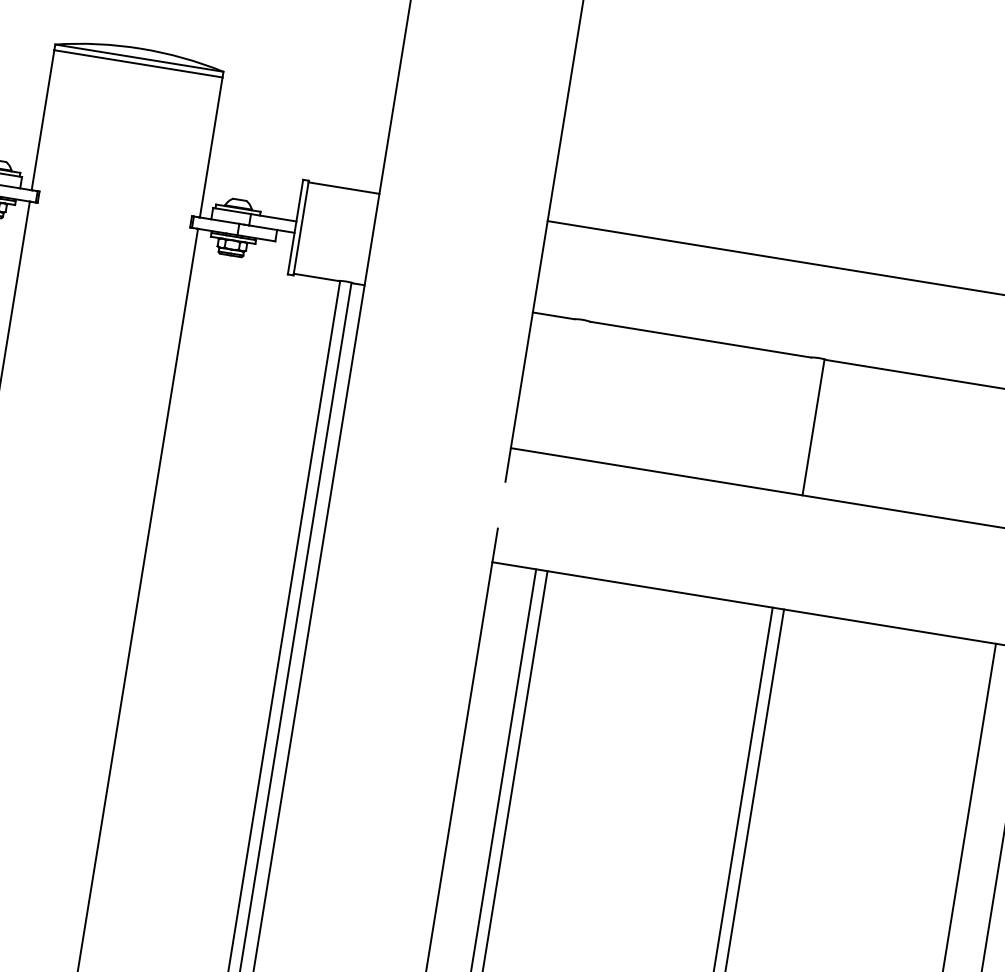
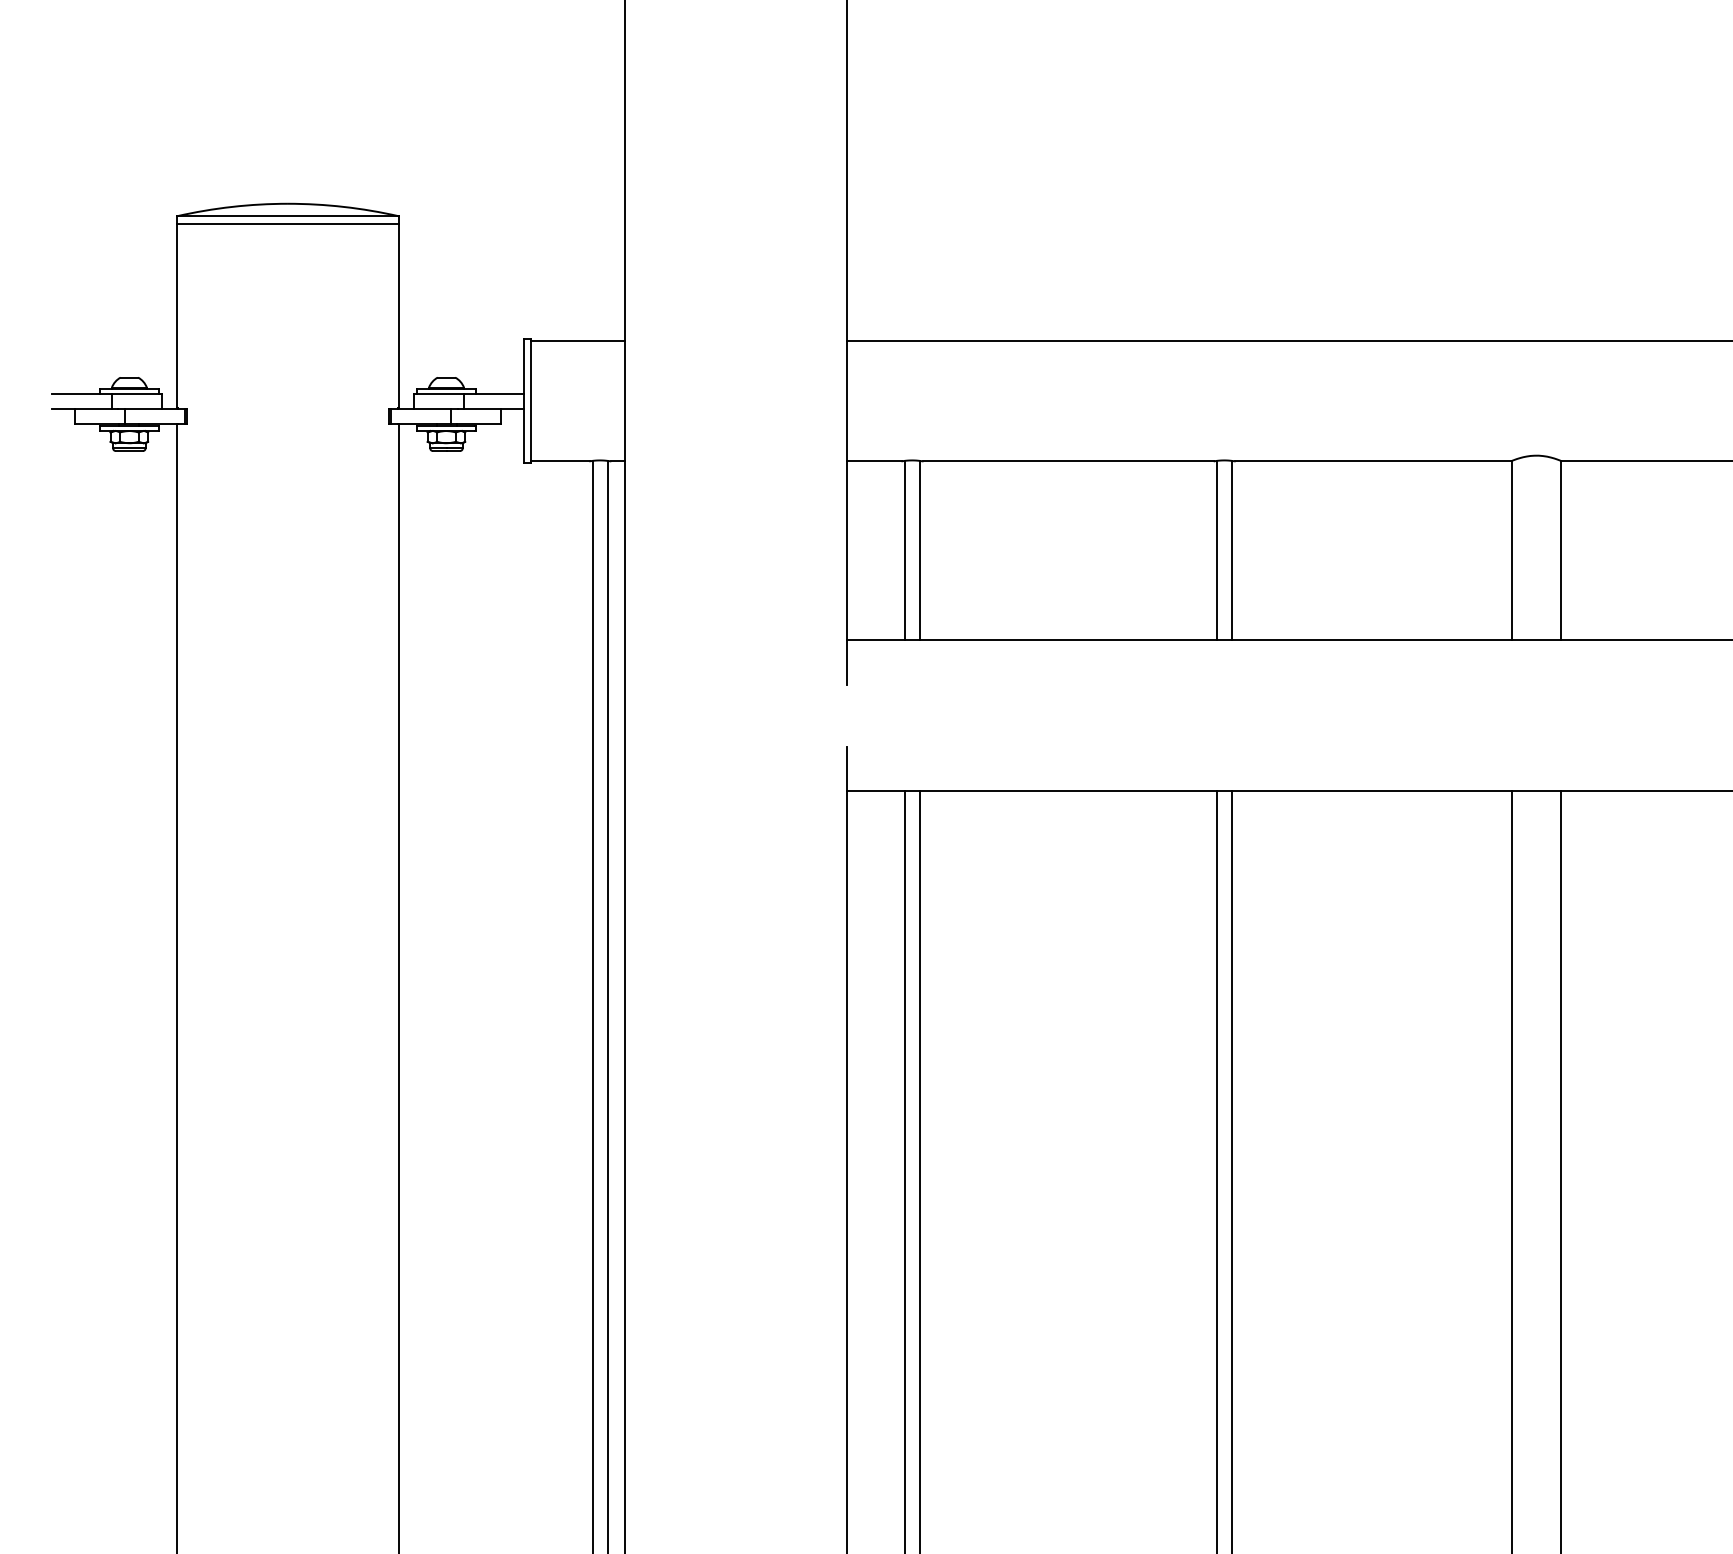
line: (565, 387) -> (904, 550), added
line: (576, 388) -> (919, 550), added
line: (801, 425) -> (1216, 550), added

